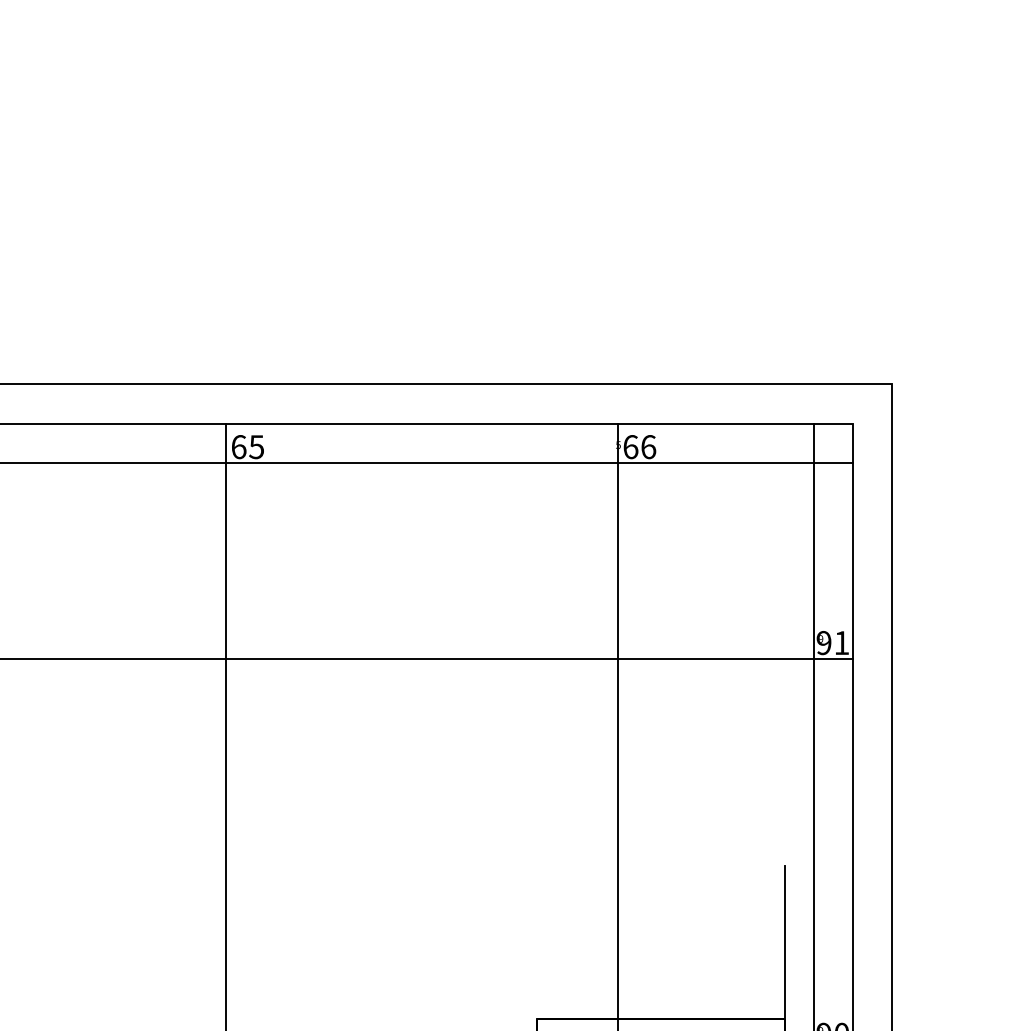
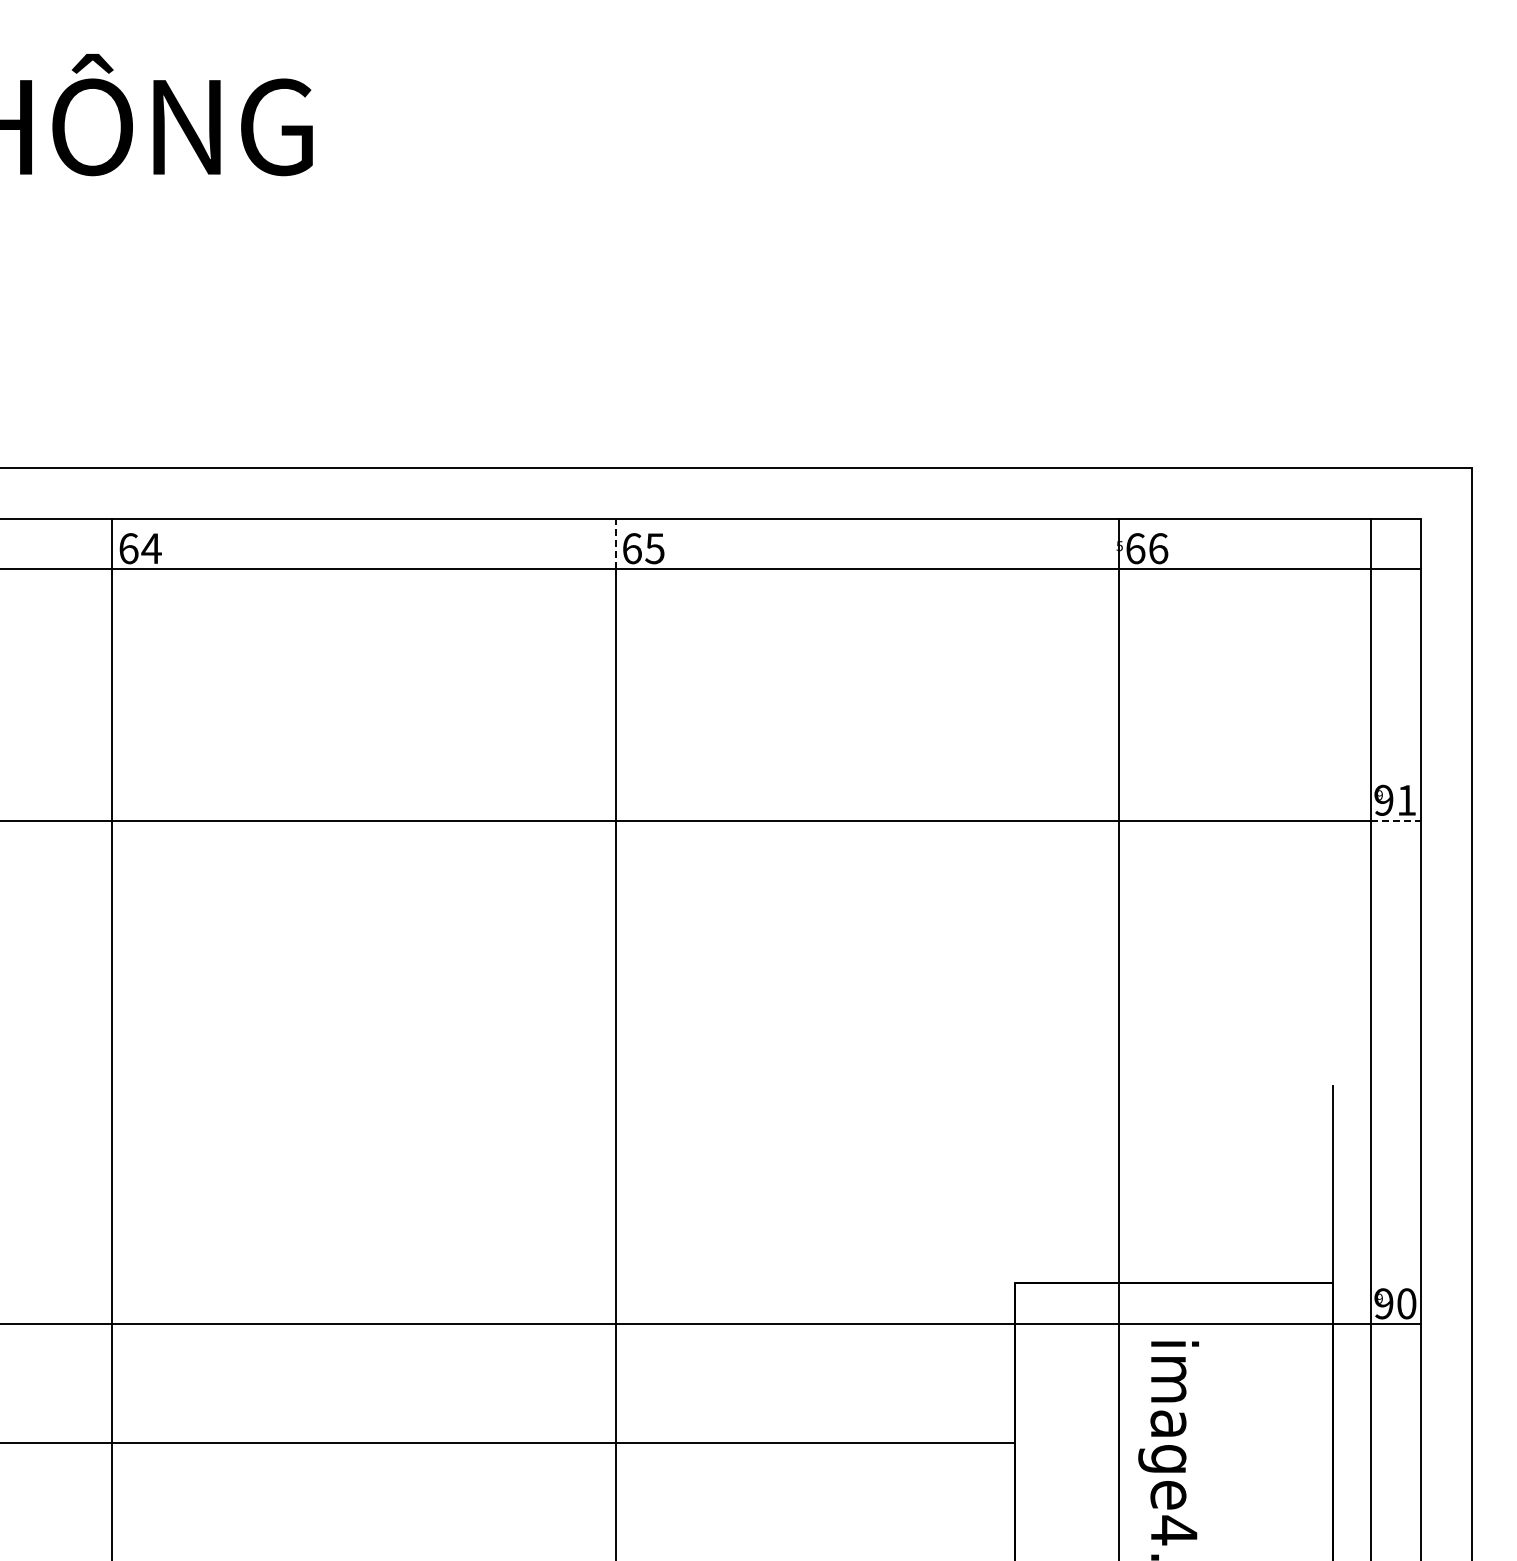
line: (225, 443) -> (615, 543), solid -> dashed
line: (833, 658) -> (1396, 820), solid -> dashed

